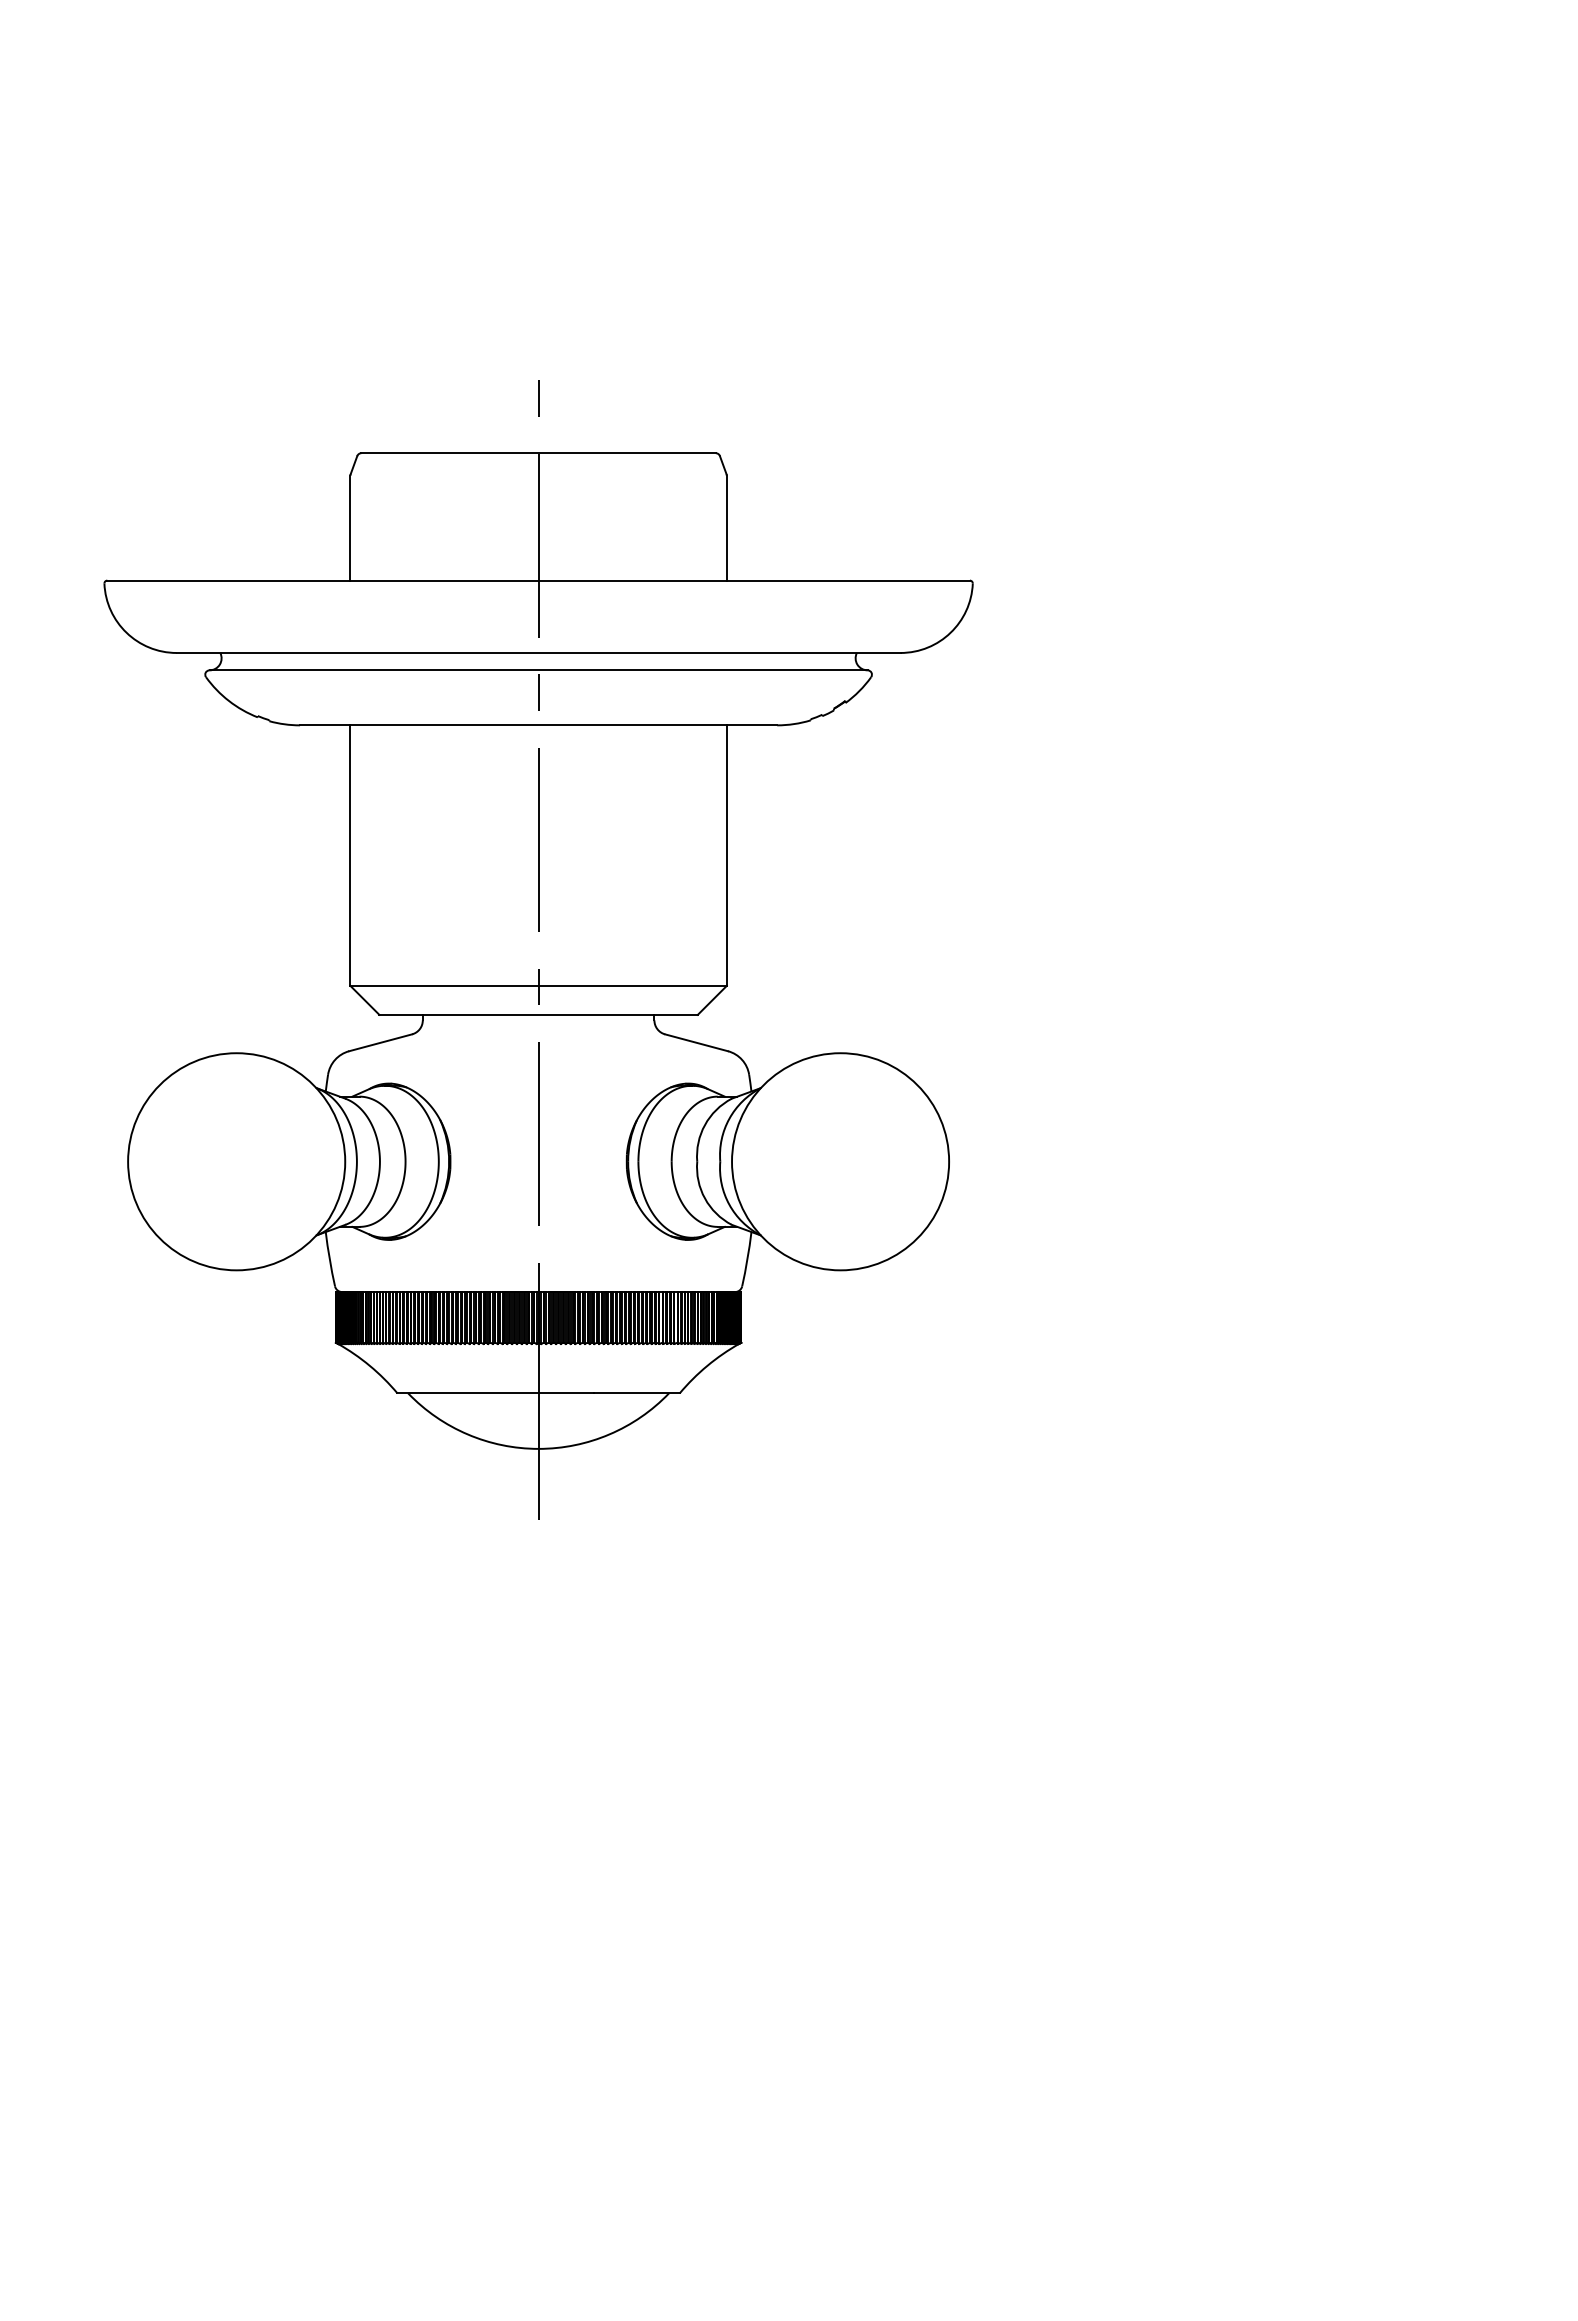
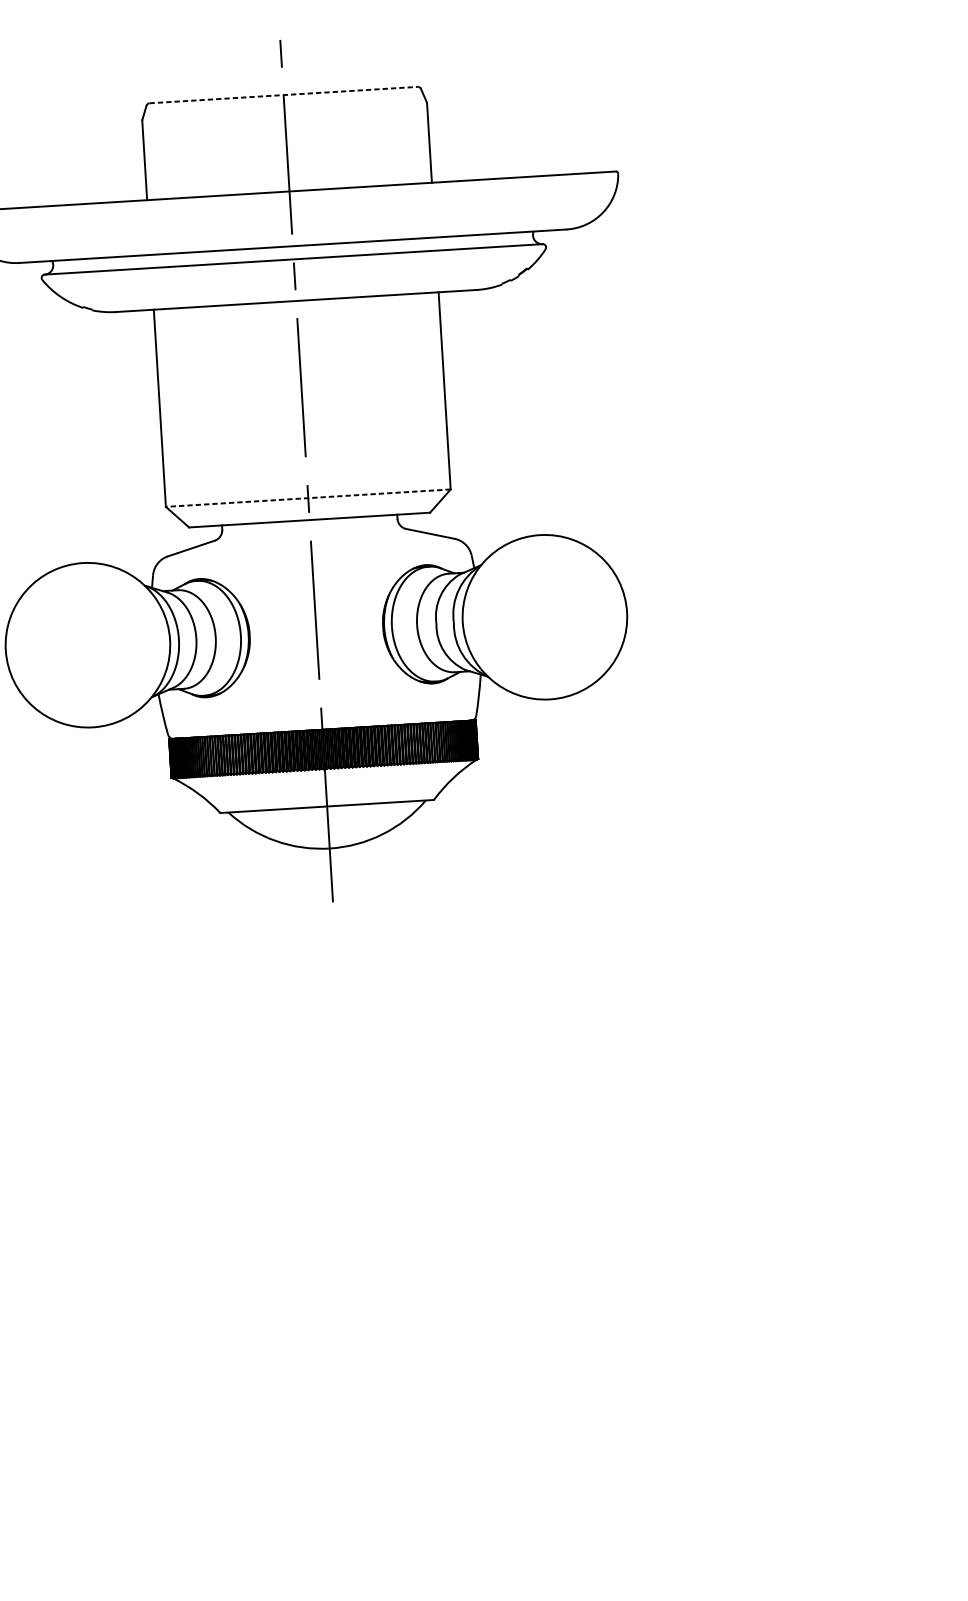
line: (539, 453) -> (284, 95), solid -> dashed
line: (538, 985) -> (308, 497), solid -> dashed

